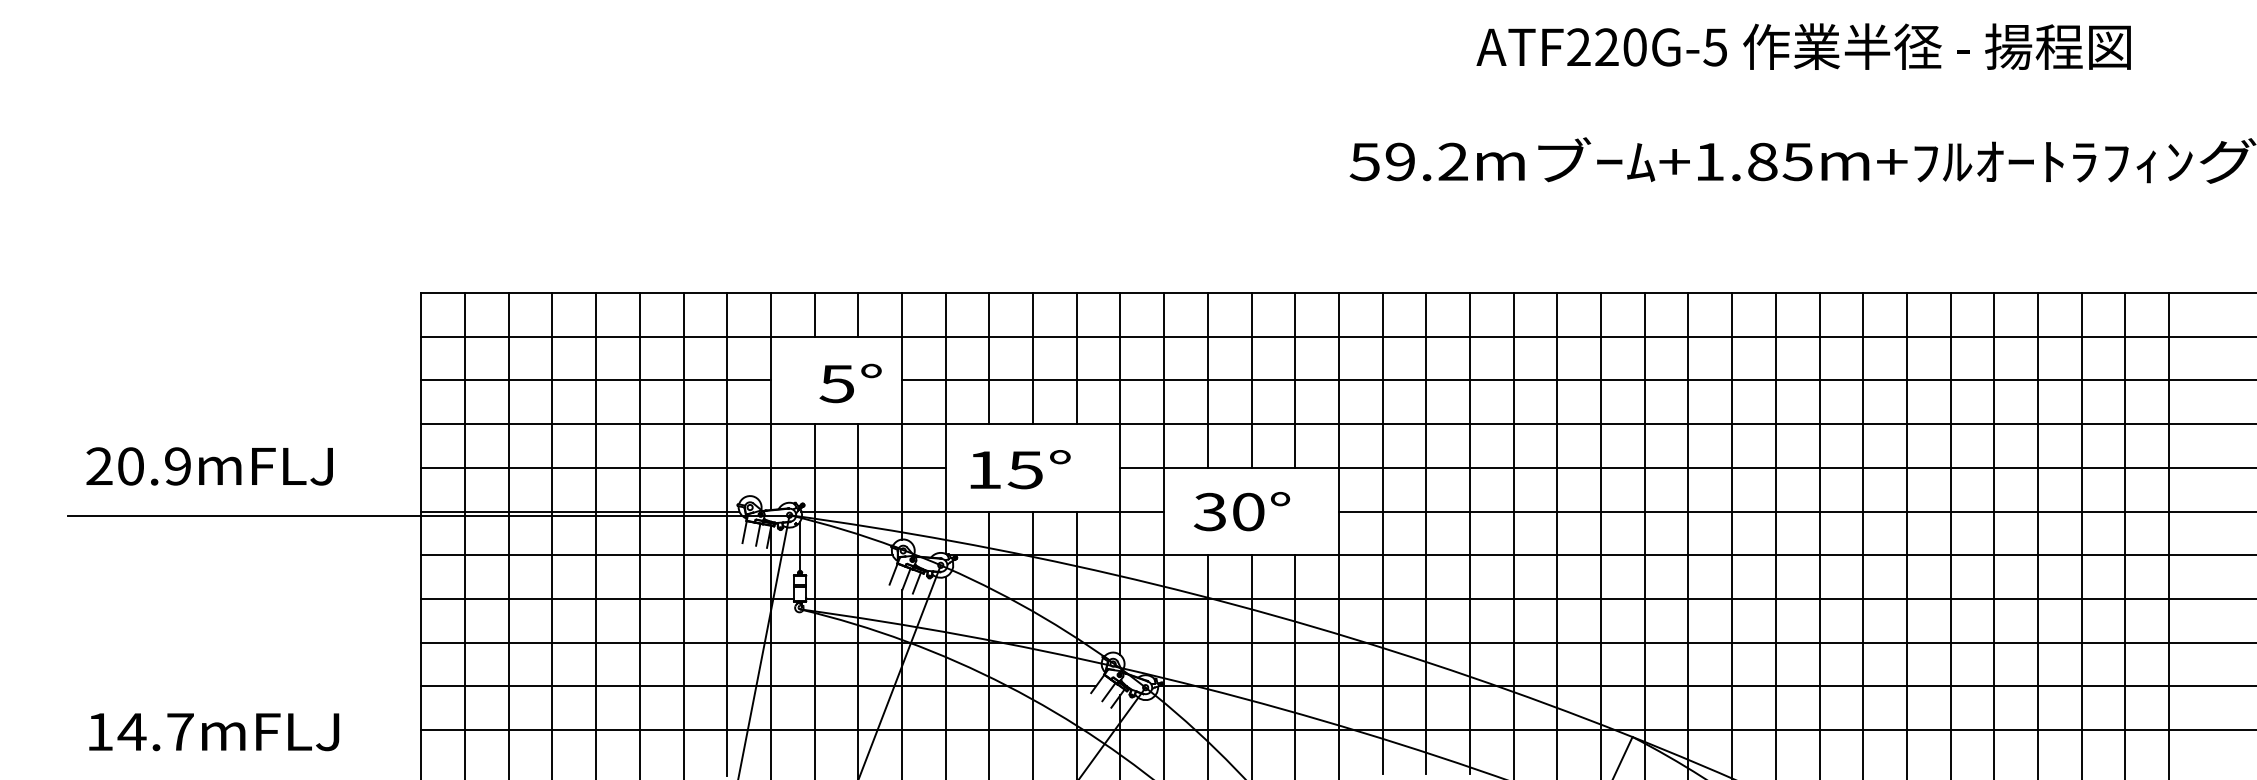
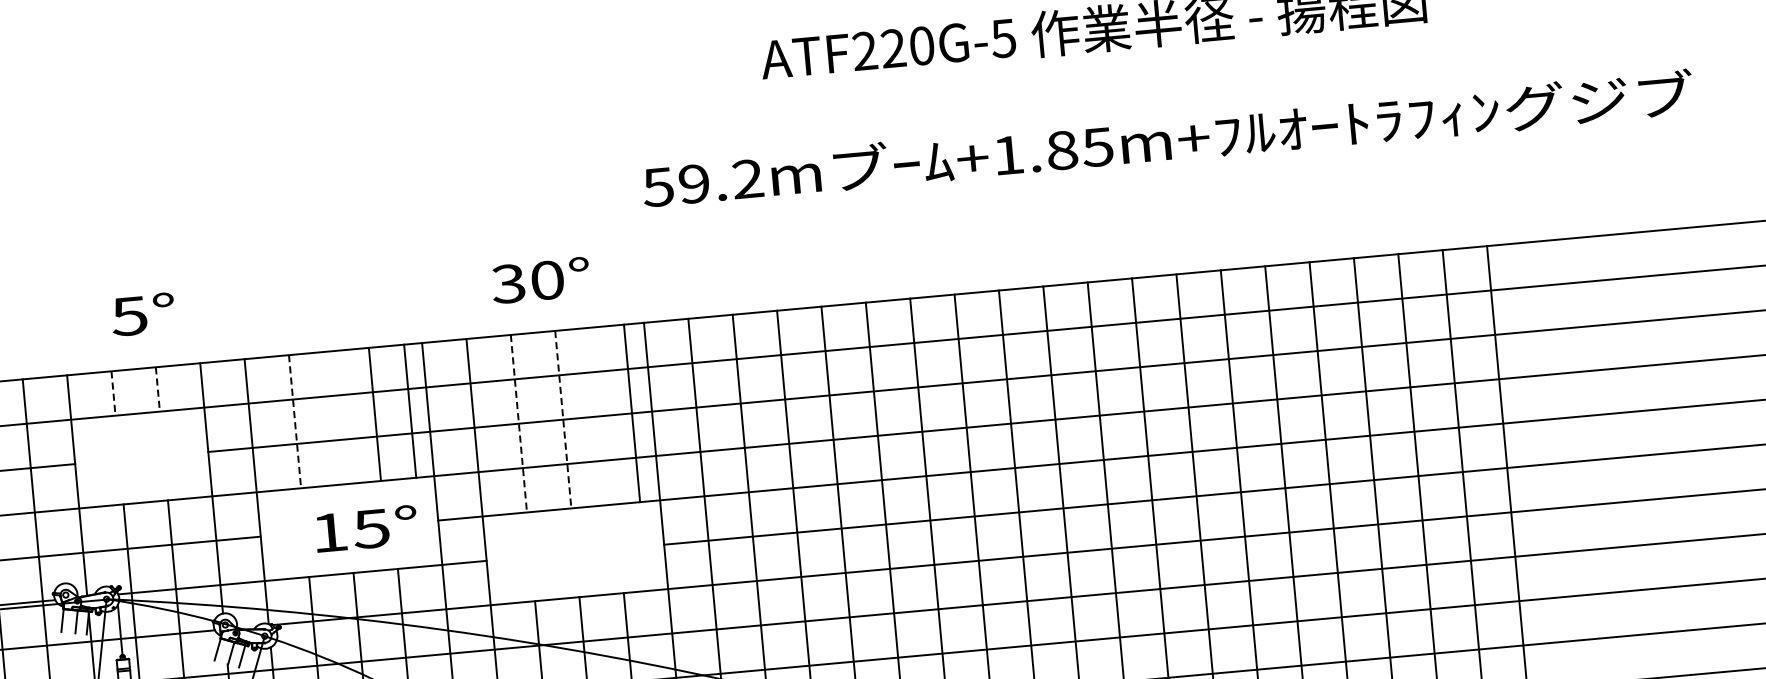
line: (814, 314) -> (113, 393), solid -> dashed
line: (858, 314) -> (158, 389), solid -> dashed
line: (989, 358) -> (295, 421), solid -> dashed
line: (1033, 358) -> (375, 414), moved
line: (1076, 358) -> (409, 411), moved
line: (1207, 380) -> (518, 423), solid -> dashed
line: (1251, 380) -> (563, 419), solid -> dashed
line: (1295, 380) -> (632, 413), moved
text: (850, 383) -> (143, 314), moved
text: (1020, 469) -> (366, 528), moved
text: (1242, 511) -> (541, 280), moved

